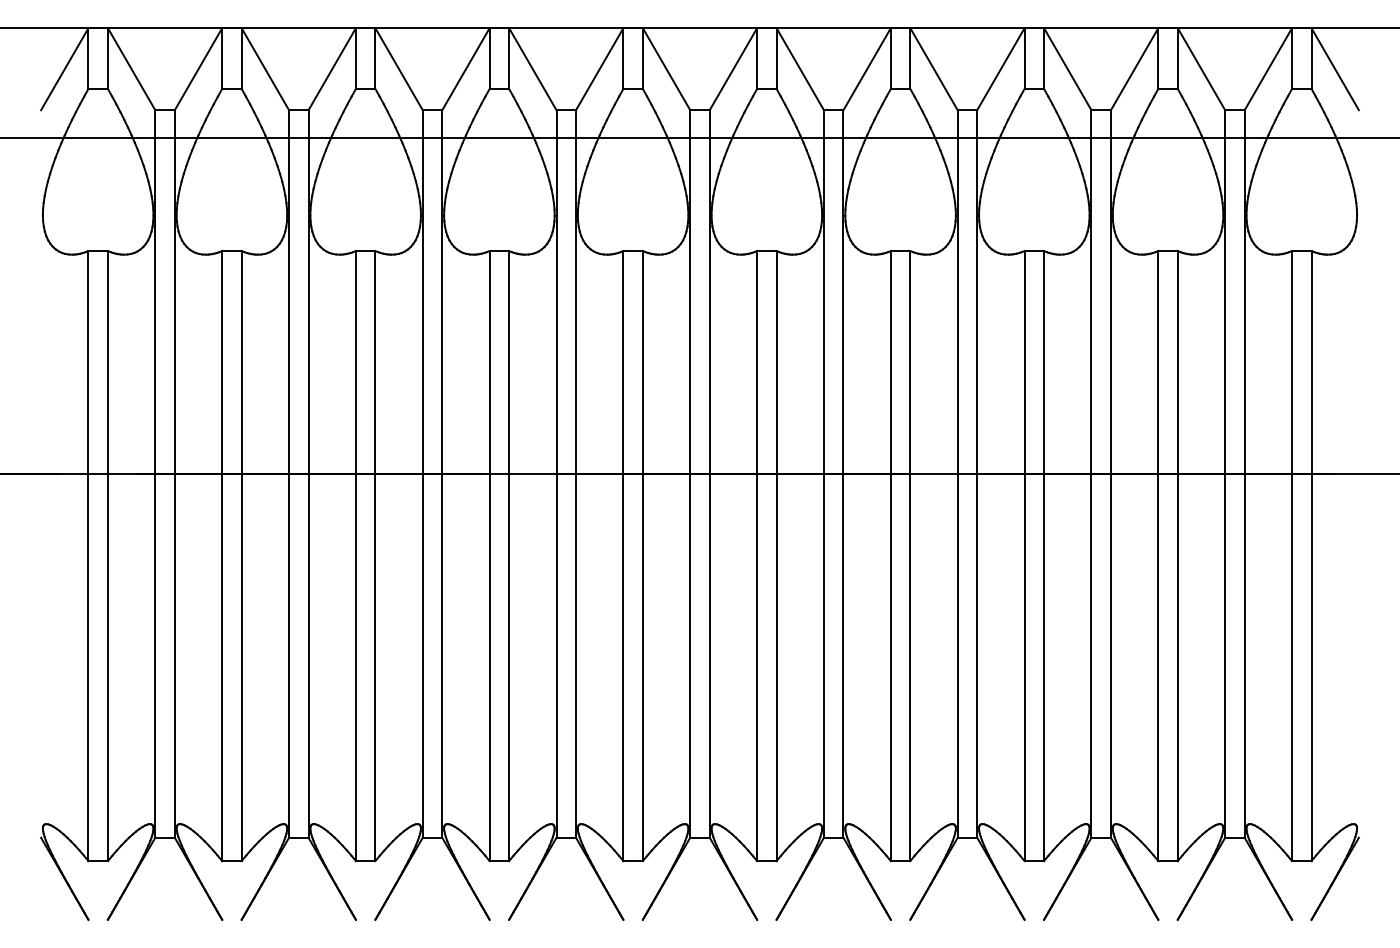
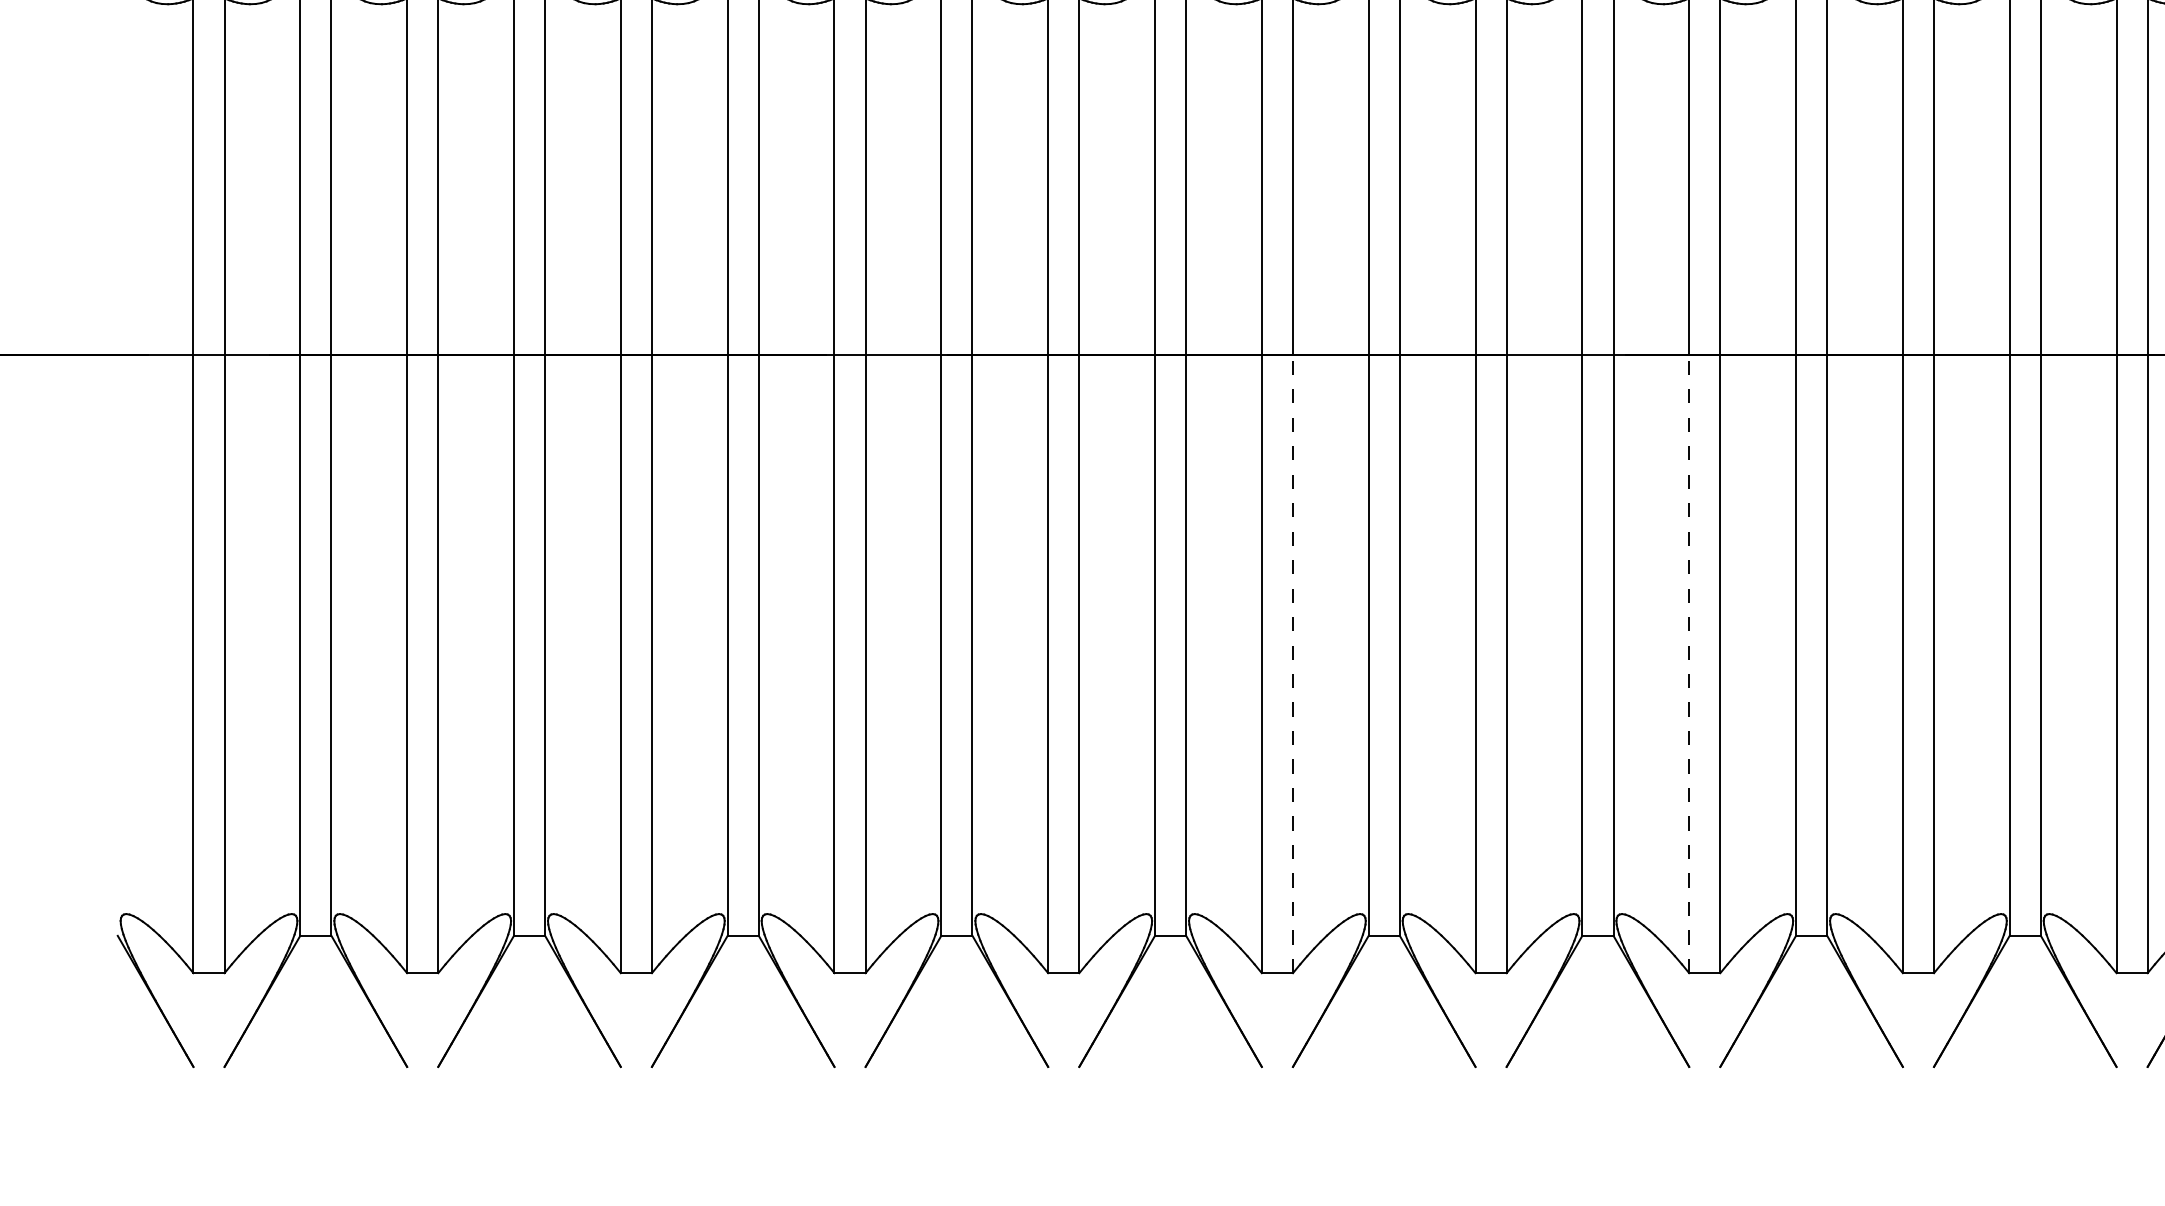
line: (776, 667) -> (1292, 663), solid -> dashed
line: (1024, 667) -> (1689, 663), solid -> dashed

